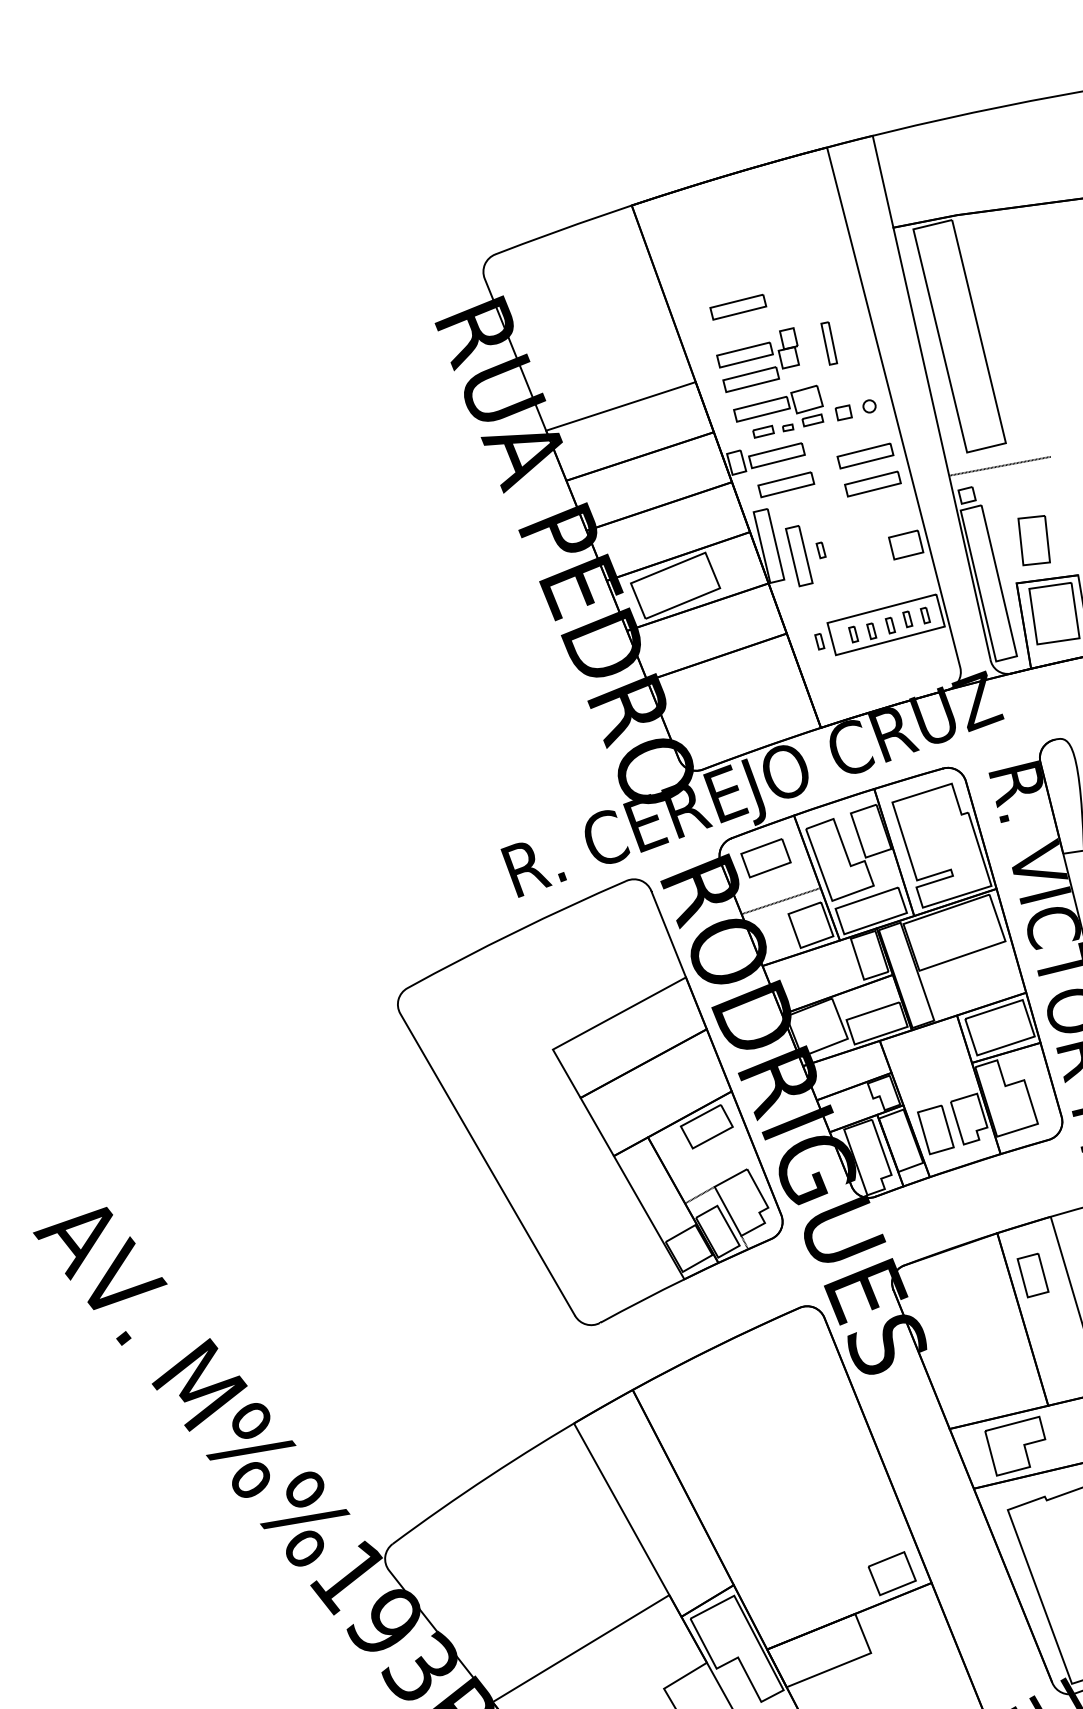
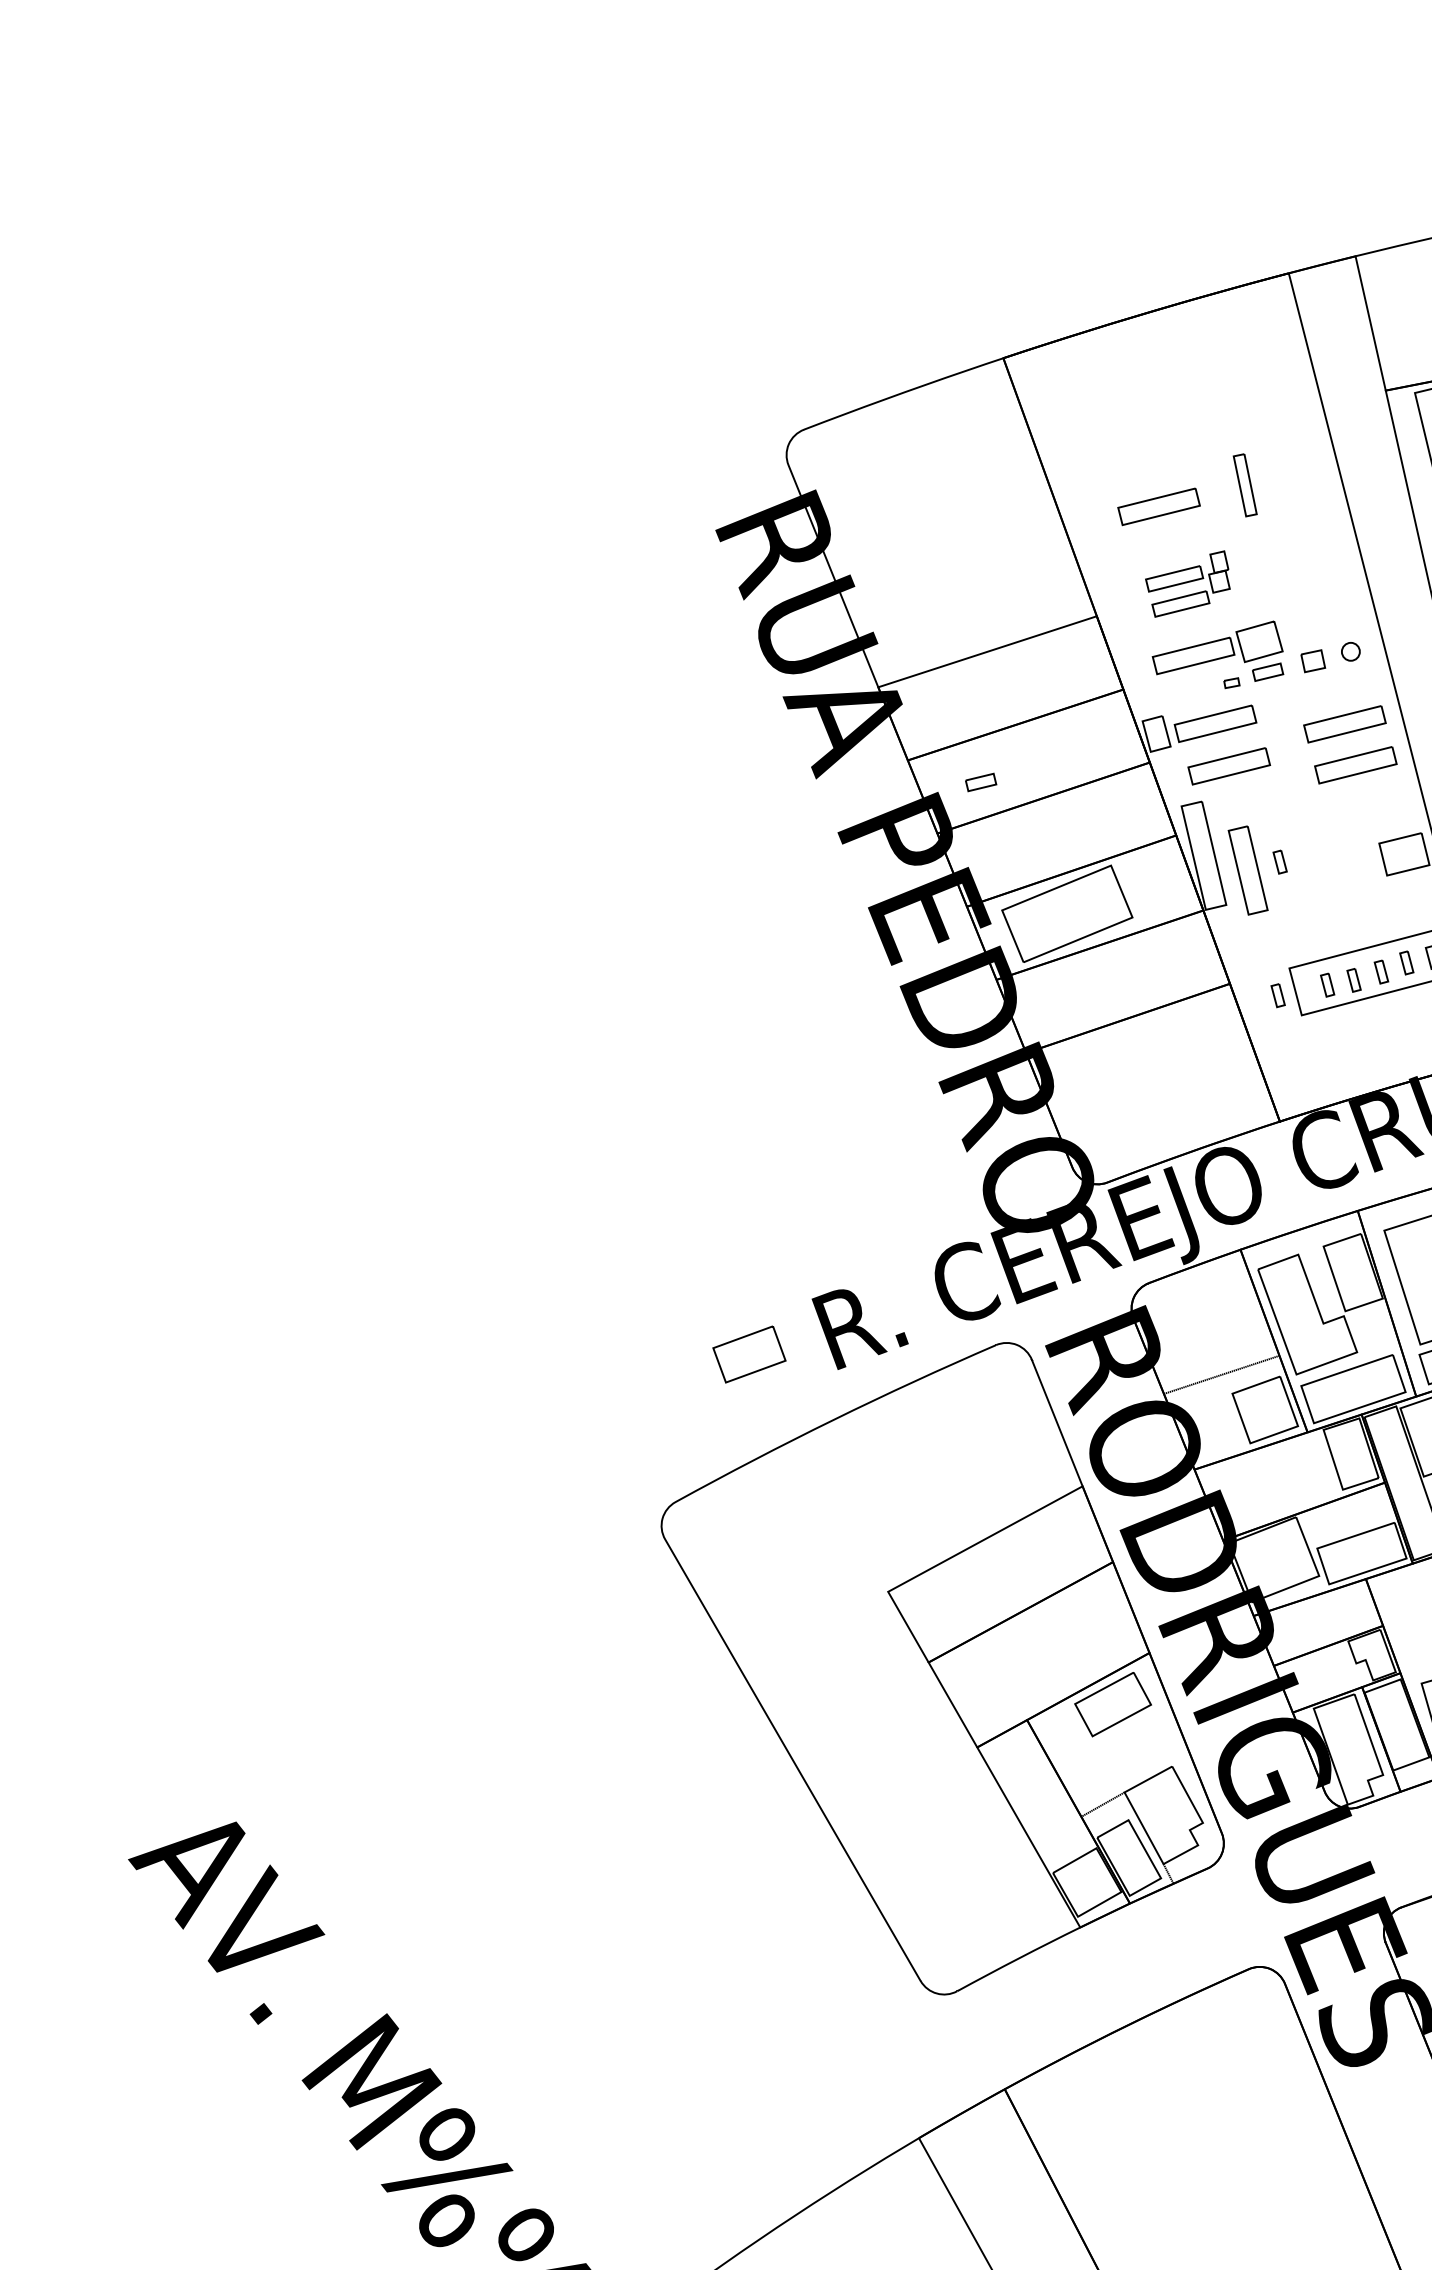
part: (829, 343) -> (1245, 485), moved
part: (757, 359) -> (1187, 583), size x0.7
part: (763, 431) -> (981, 781), moved
part: (765, 858) -> (748, 1354), moved

